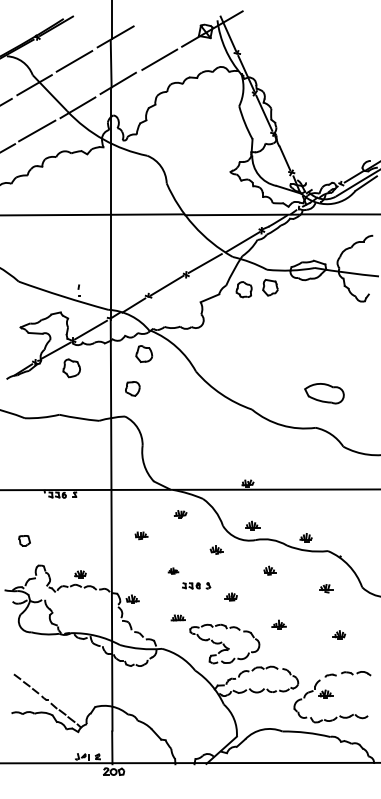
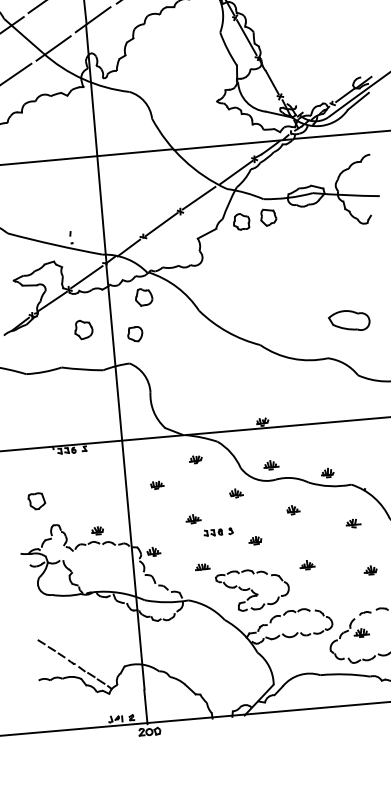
part: (71, 368) -> (83, 329), moved
part: (324, 393) -> (349, 320), moved
part: (24, 540) -> (36, 500), size x1.43
part: (173, 570) -> (193, 518), size x1.43

